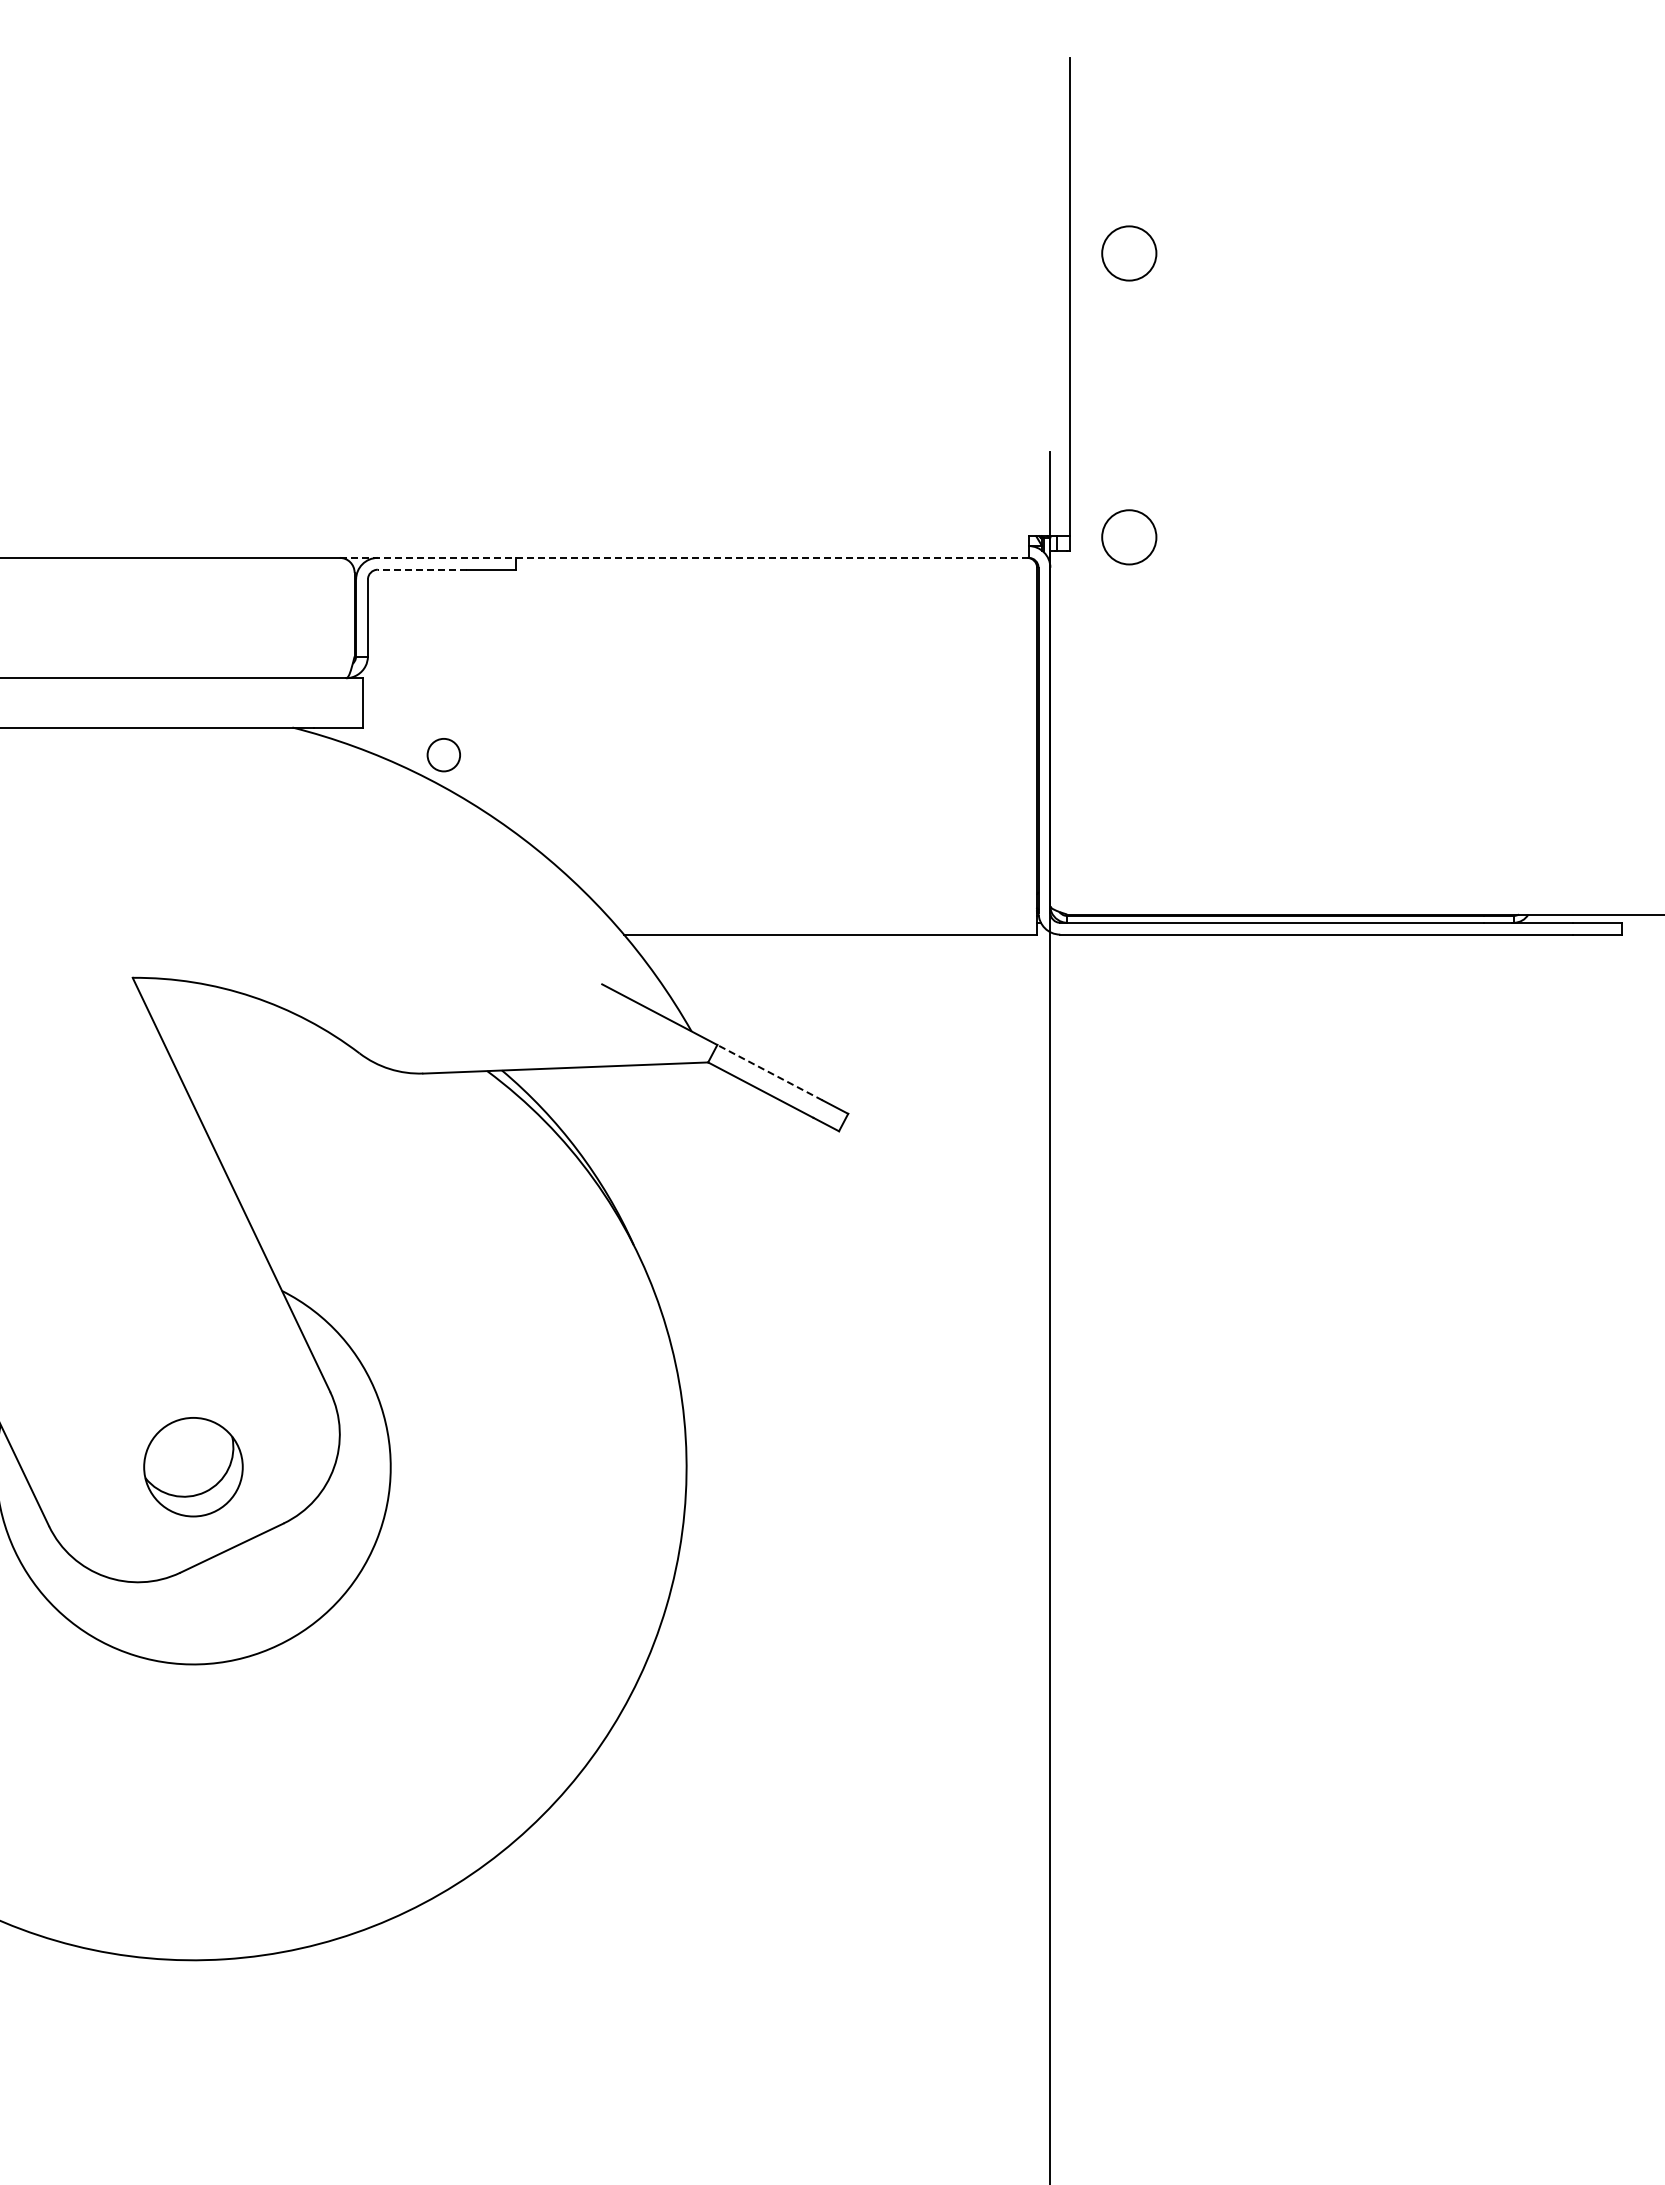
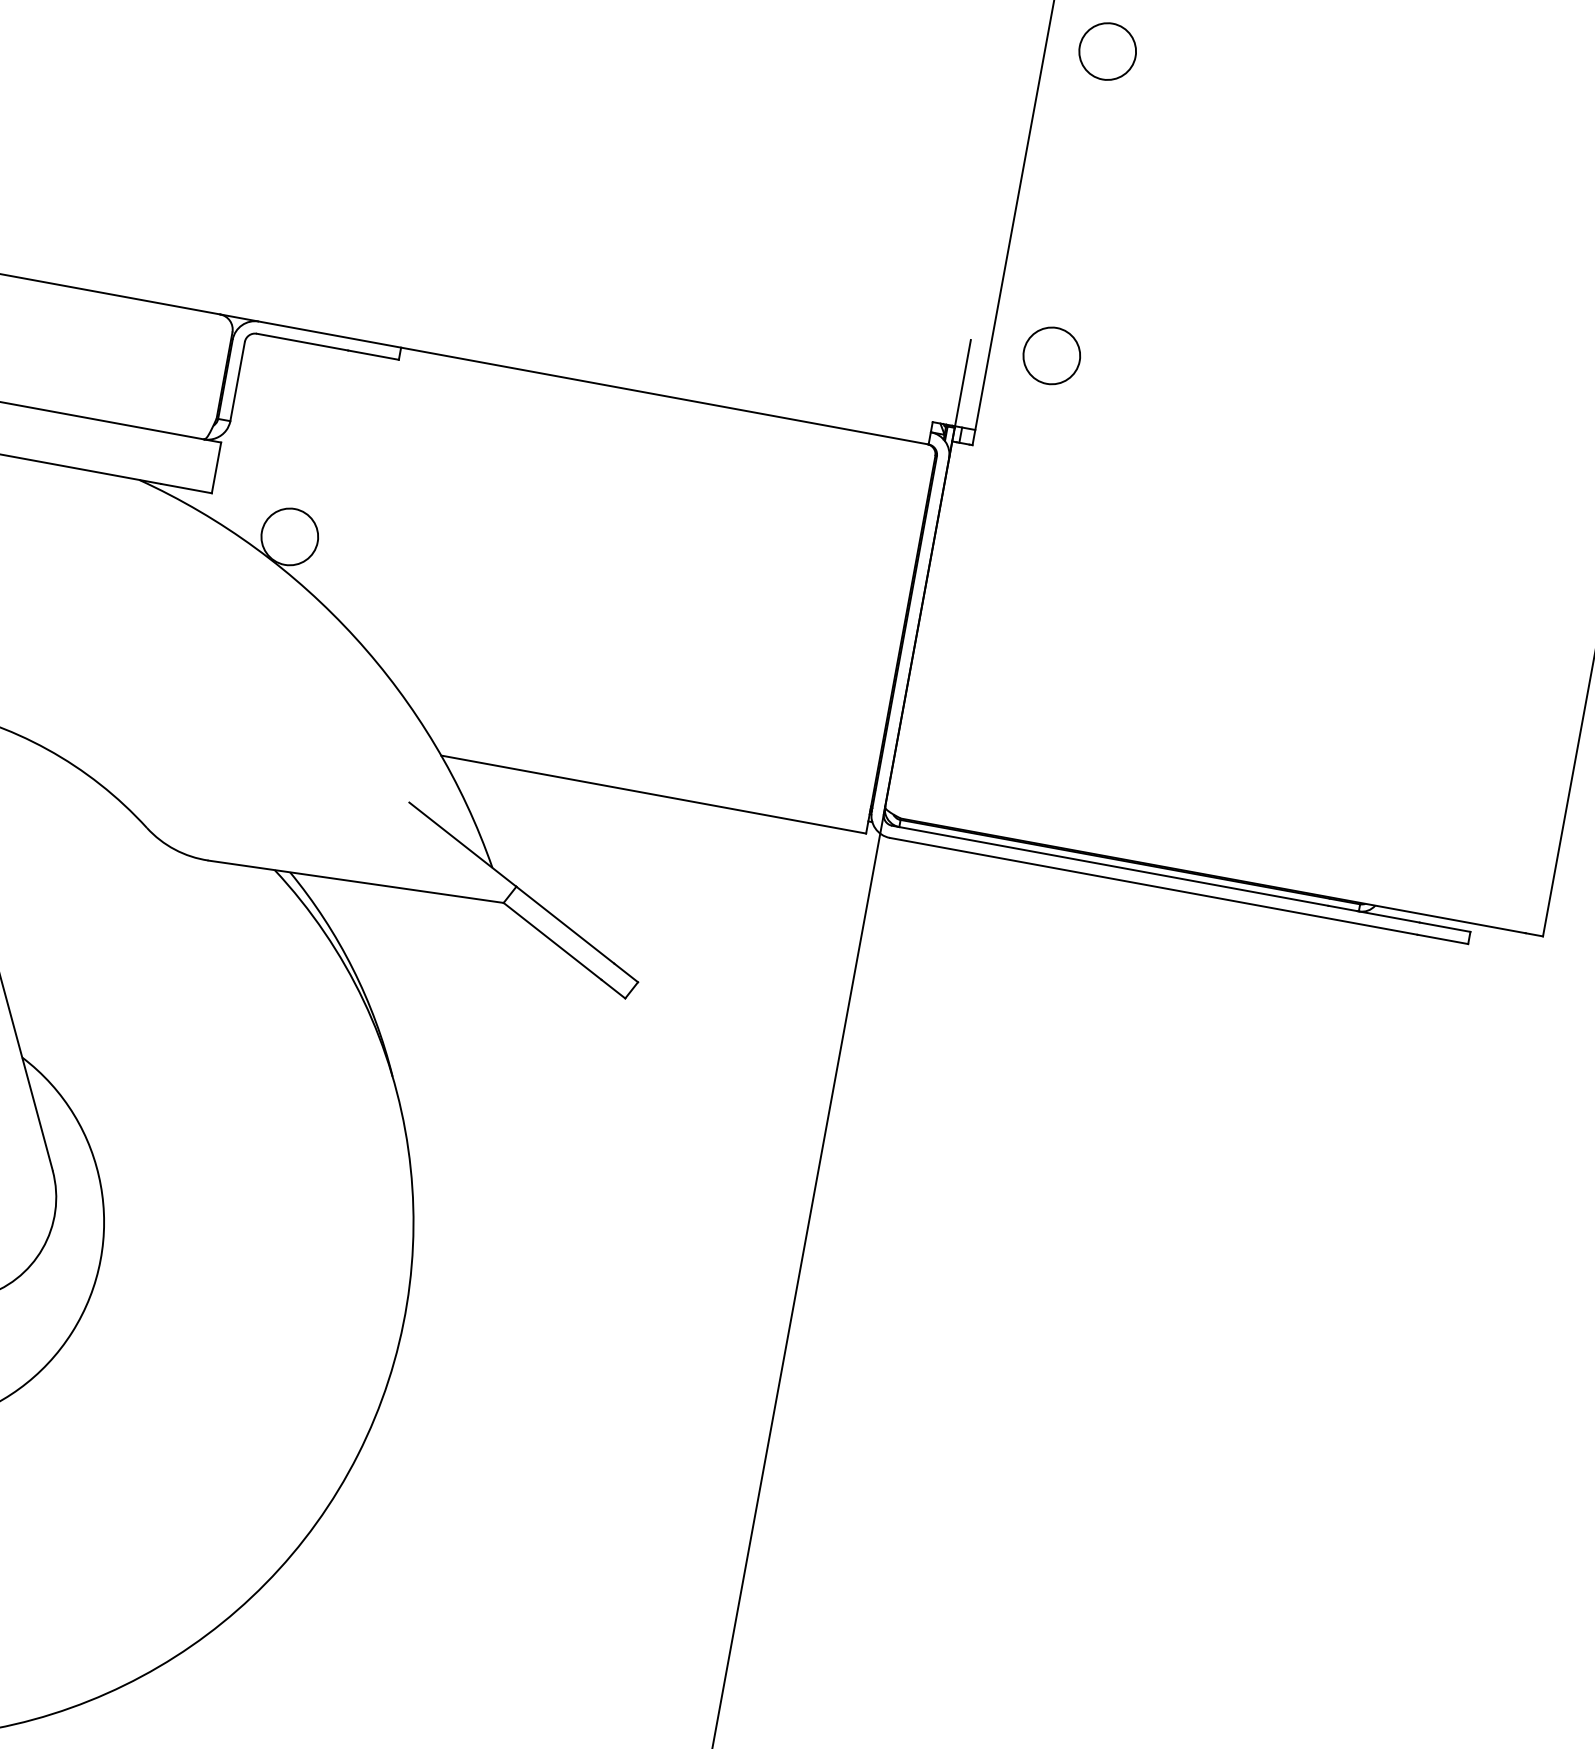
circle: (1129, 253) -> (1107, 51), moved
circle: (1129, 537) -> (1052, 356), moved
line: (684, 557) -> (574, 379), dashed -> solid
line: (421, 569) -> (301, 341), dashed -> solid
circle: (443, 755) -> (289, 537), size x1.67
line: (770, 1072) -> (565, 925), dashed -> solid

